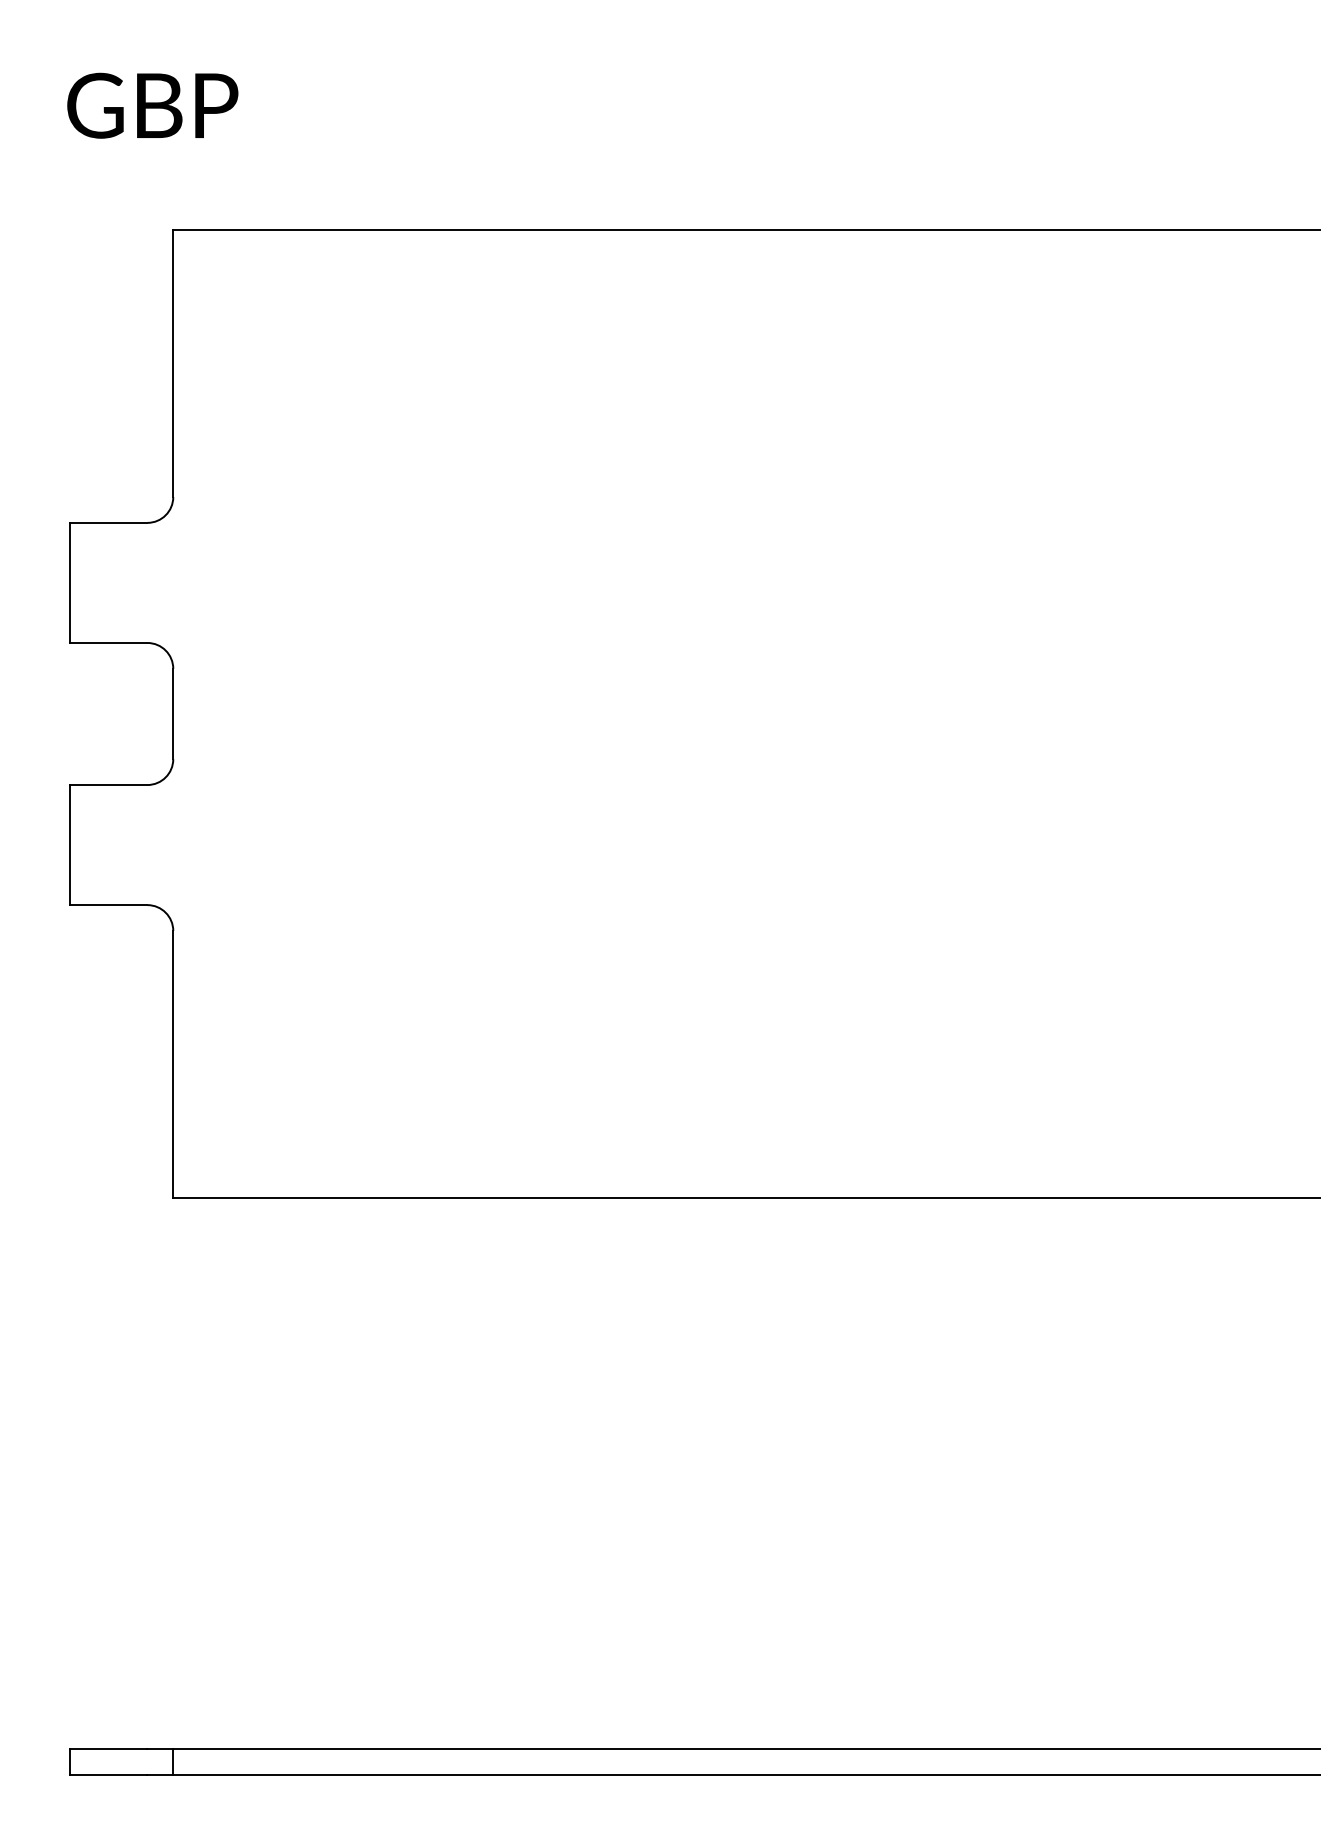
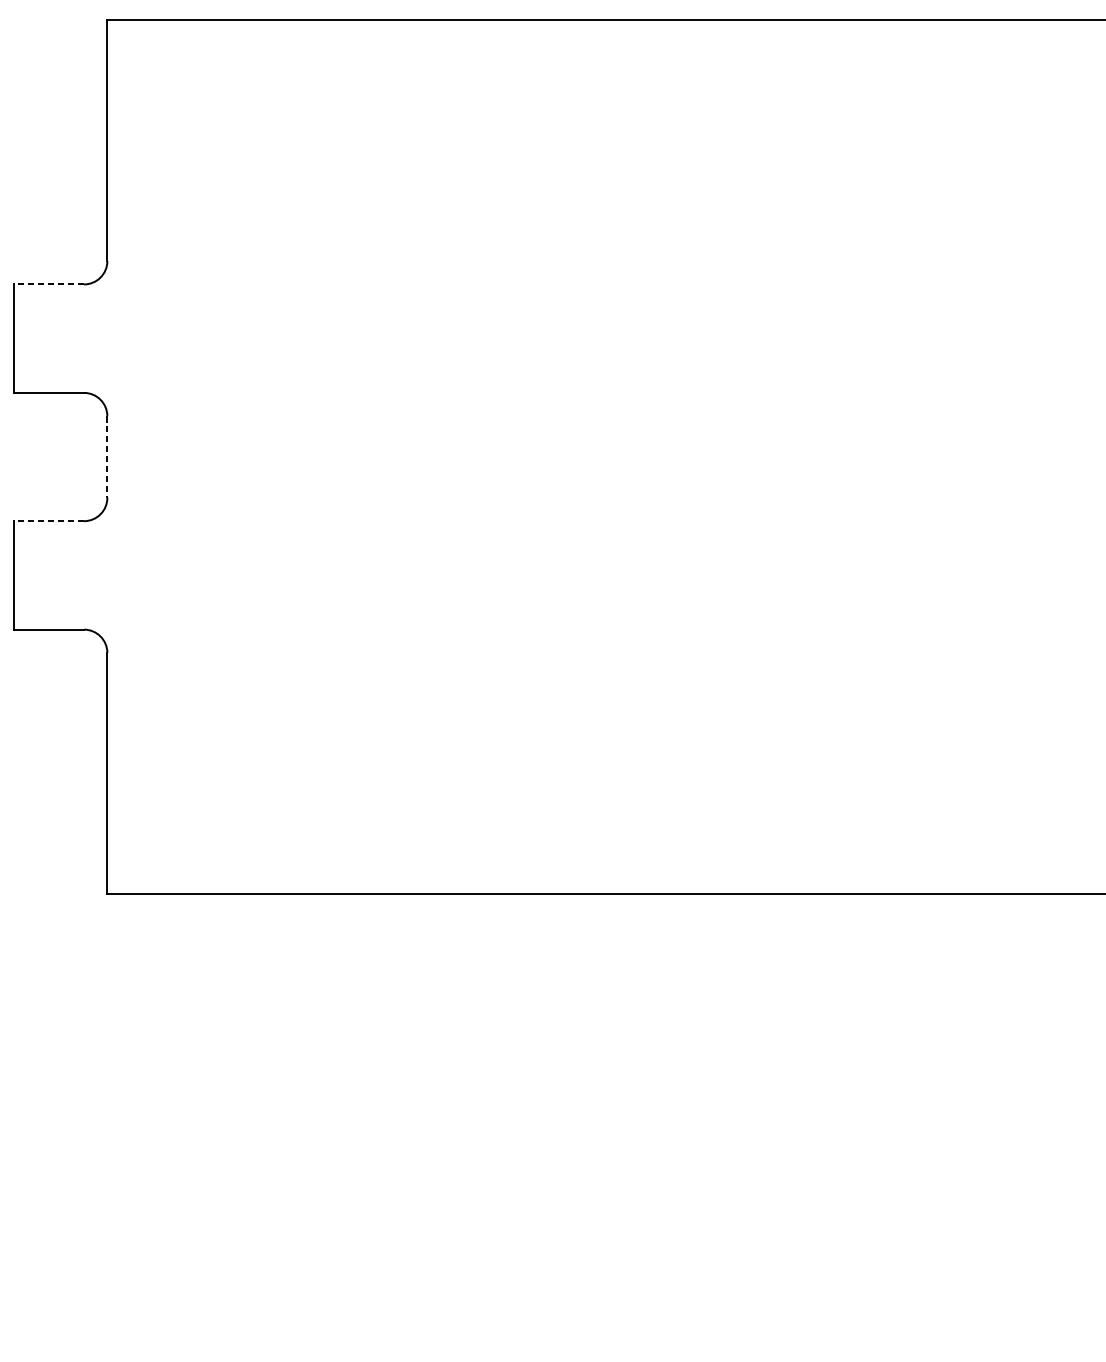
line: (108, 522) -> (48, 284), solid -> dashed
line: (173, 714) -> (107, 457), solid -> dashed
line: (108, 785) -> (48, 521), solid -> dashed

